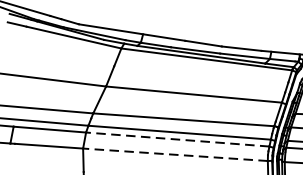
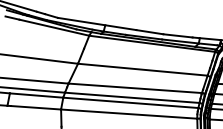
line: (177, 139) -> (130, 102), dashed -> solid
line: (174, 155) -> (128, 114), dashed -> solid

